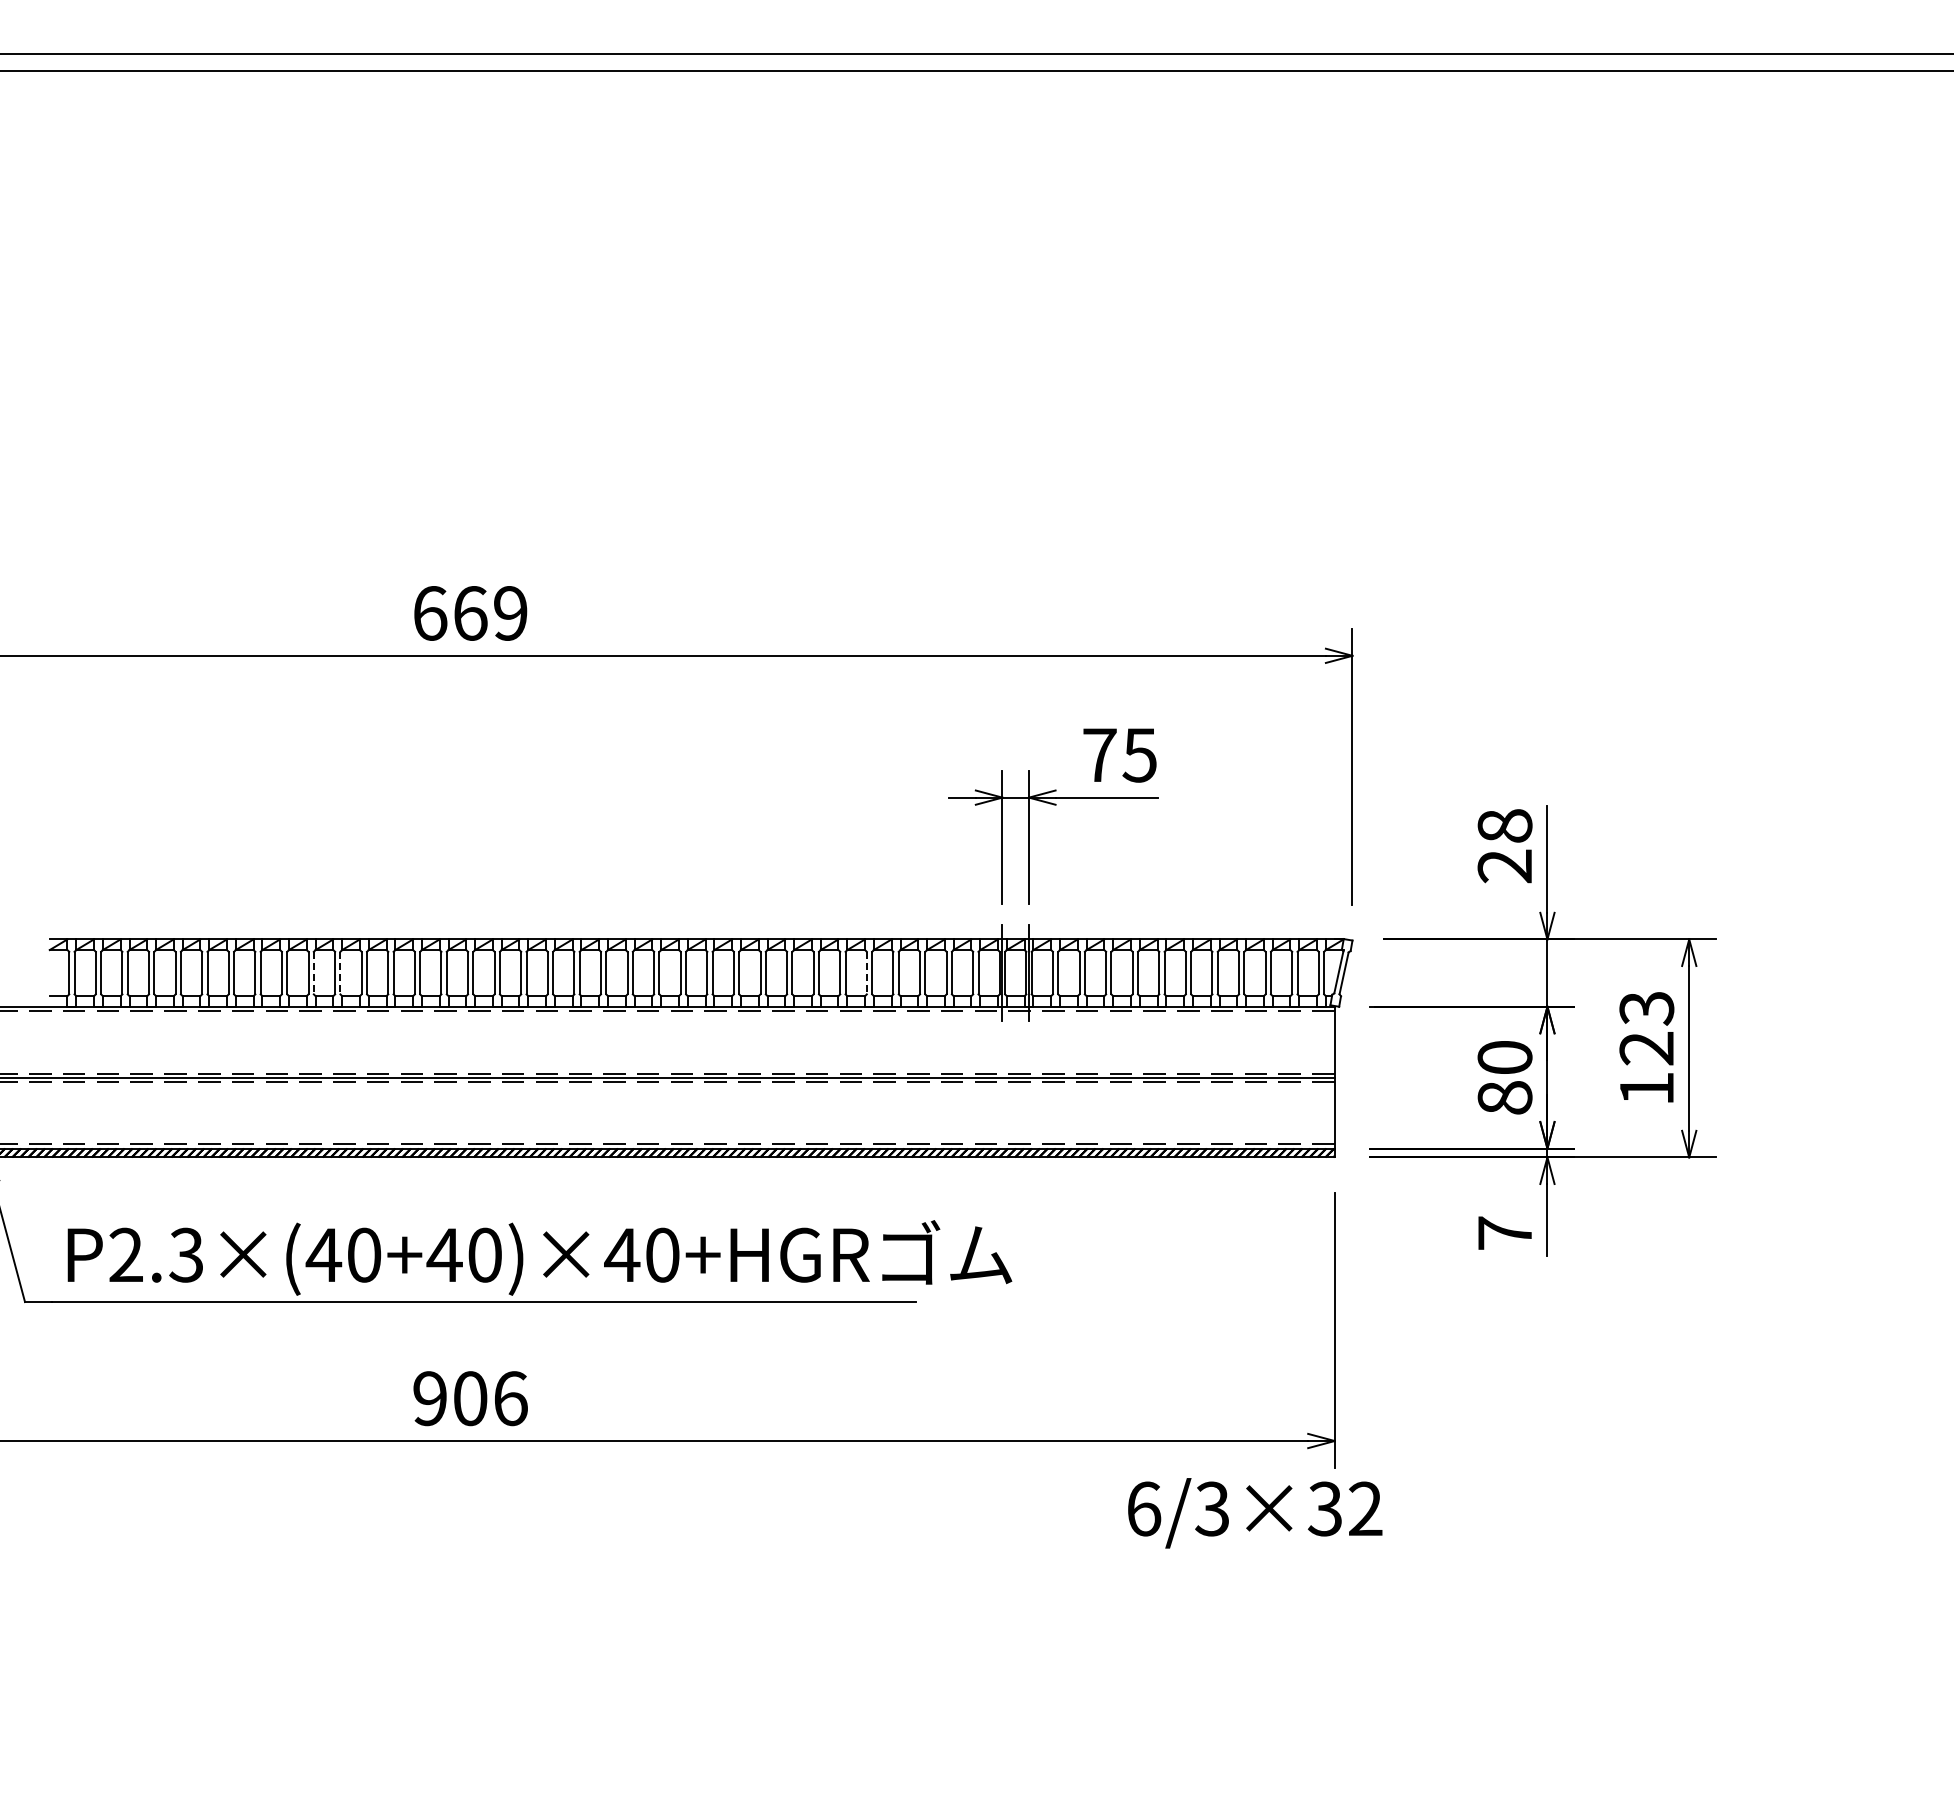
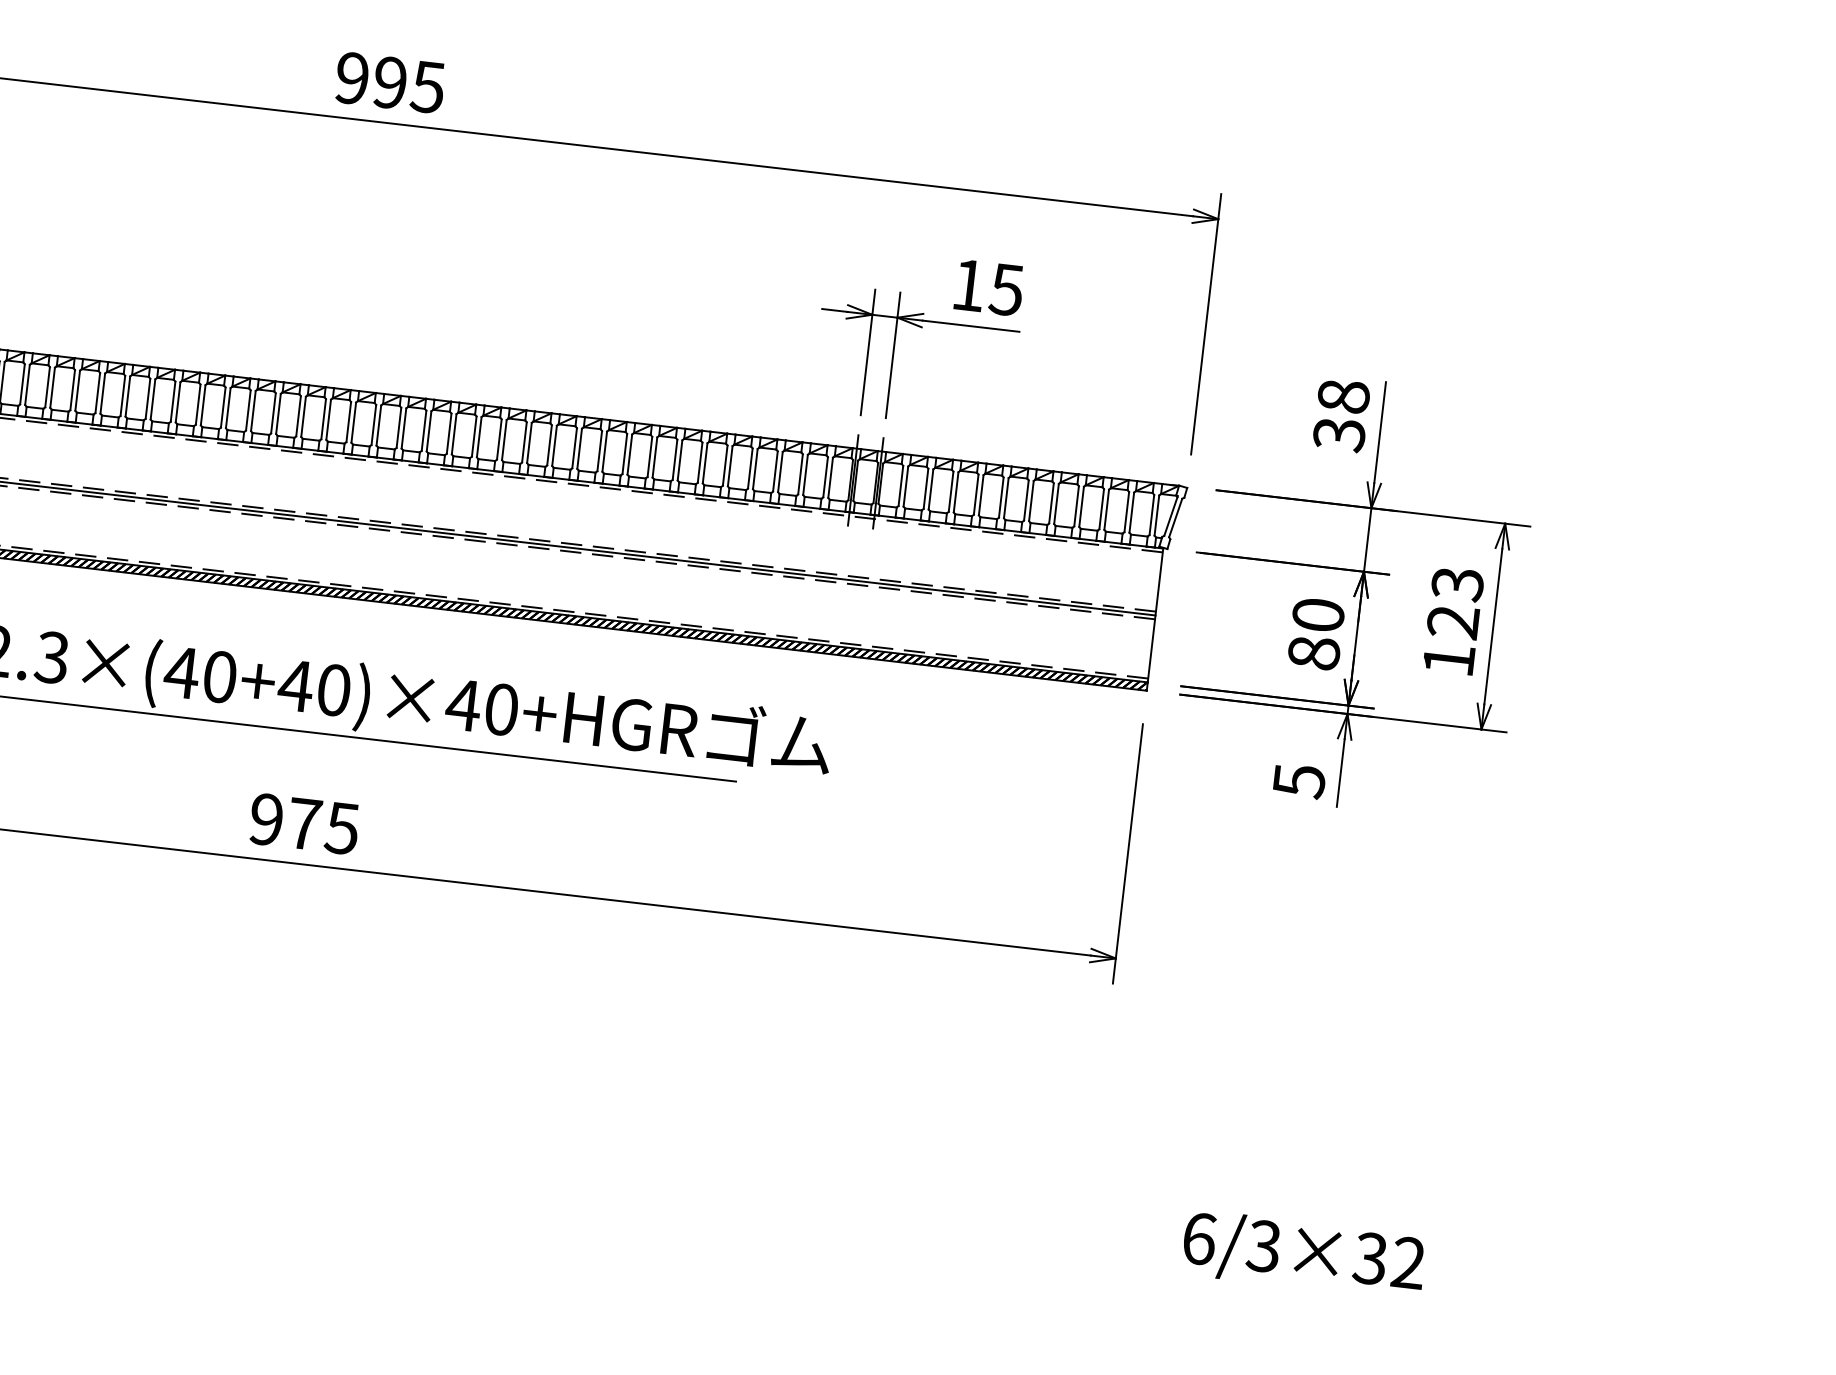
text: (470, 613) -> (390, 82), 669 -> 995
text: (1099, 754) -> (968, 284), 75 -> 15
text: (1505, 866) -> (1339, 434), 28 -> 38
line: (313, 973) -> (202, 405), dashed -> solid
line: (340, 973) -> (228, 408), dashed -> solid
line: (866, 973) -> (724, 465), dashed -> solid
text: (1505, 1233) -> (1299, 781), 7 -> 5
text: (490, 1398) -> (323, 826), 906 -> 975
text: (1255, 1513) -> (1304, 1255), moved

